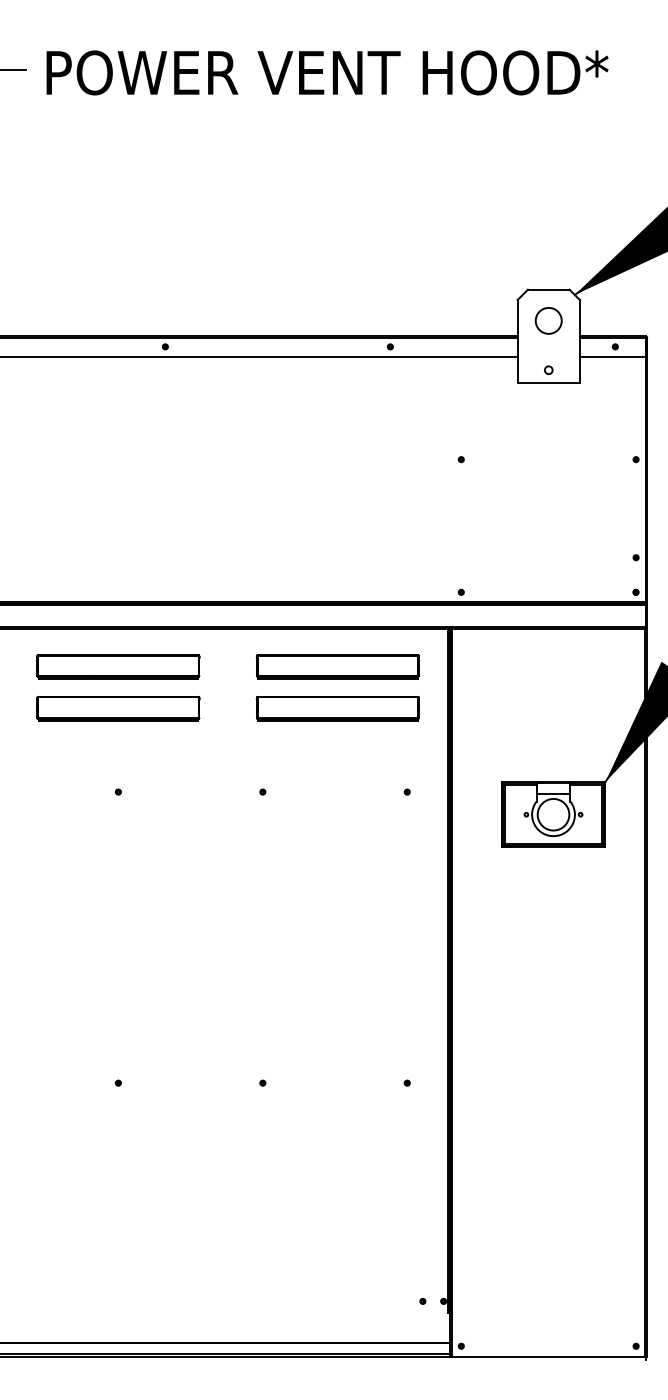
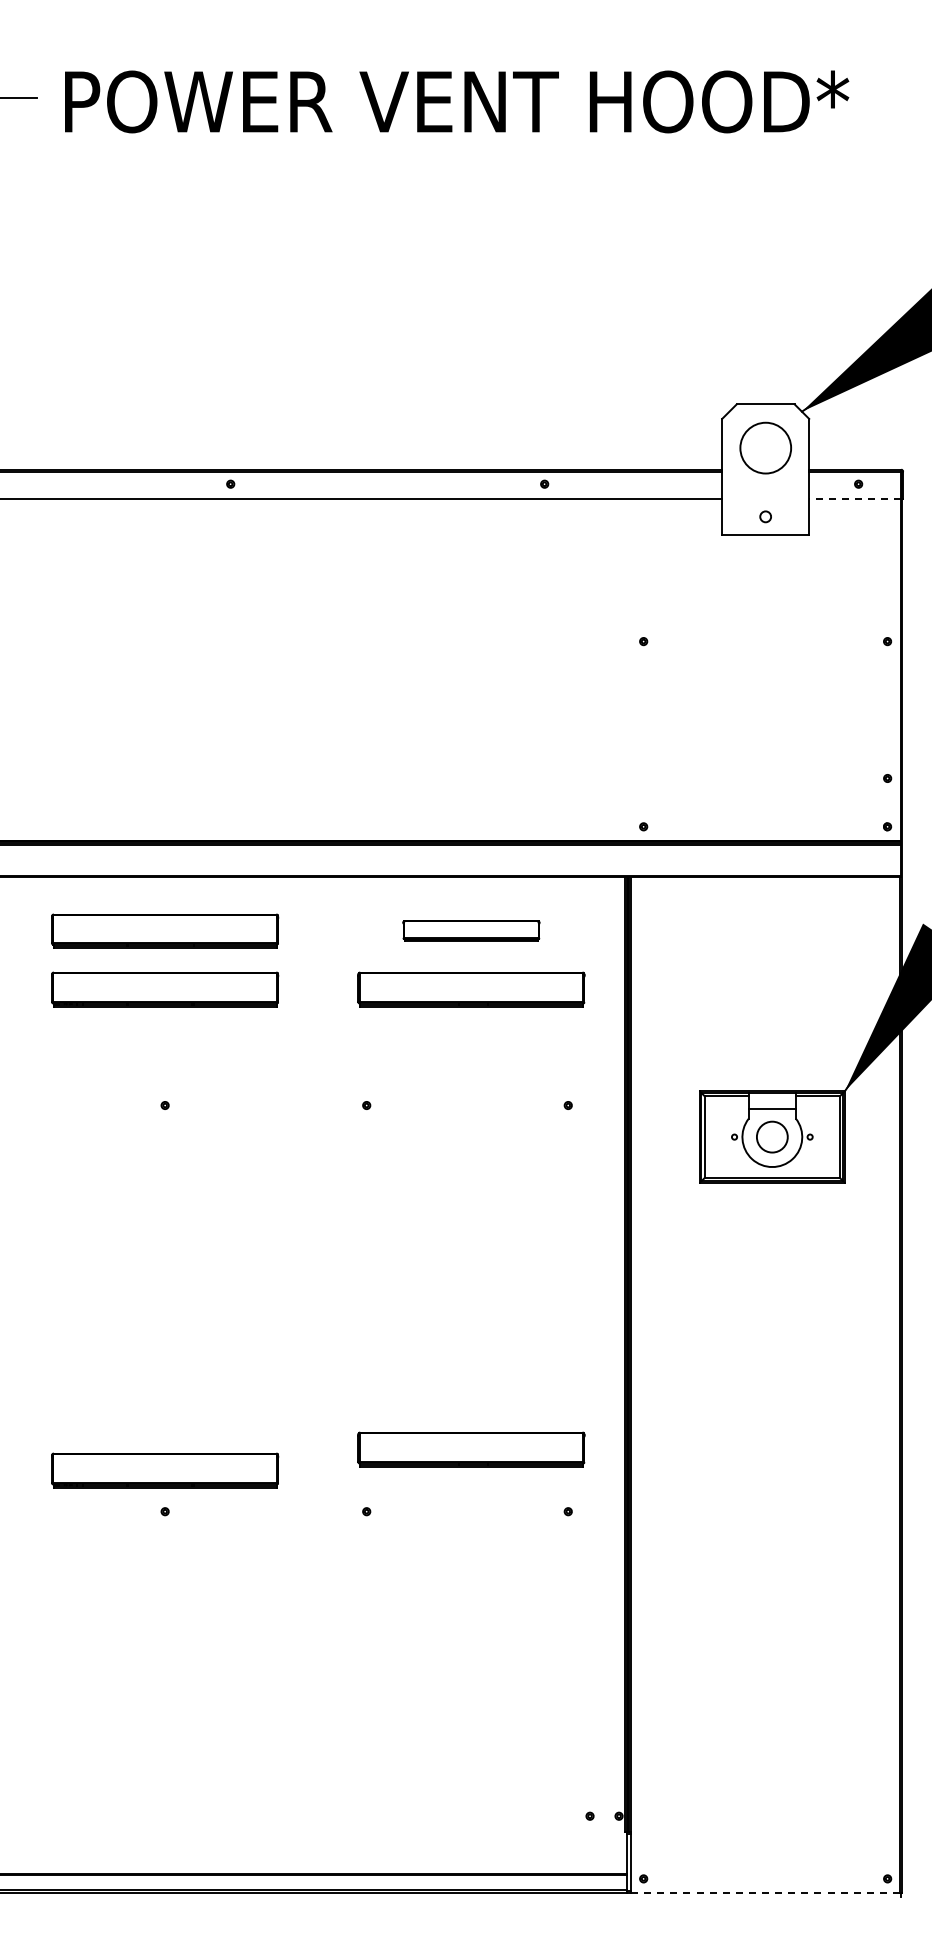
circle: (548, 320) -> (765, 447), size x1.4
line: (613, 357) -> (855, 498), solid -> dashed
part: (337, 666) -> (471, 930), size x0.6
circle: (553, 815) -> (772, 1137), size x0.7
part: (337, 1038) -> (471, 1449), added
part: (118, 1053) -> (165, 1470), added
line: (548, 1356) -> (765, 1893), solid -> dashed

